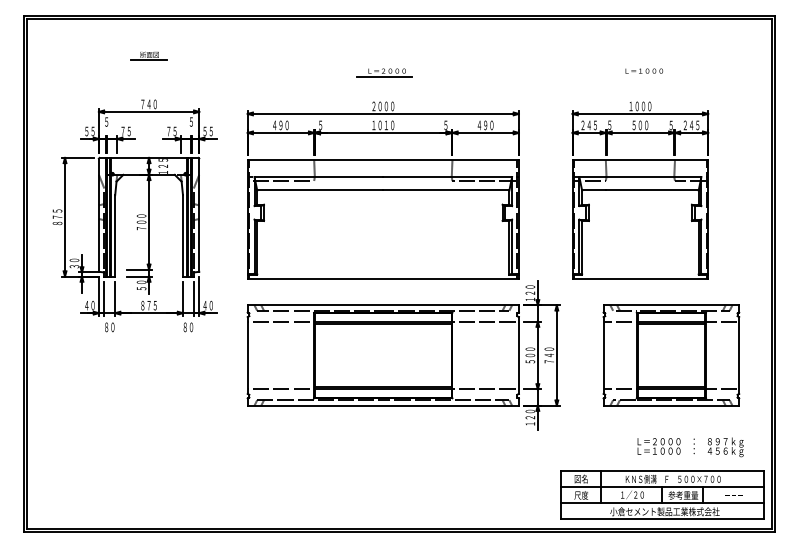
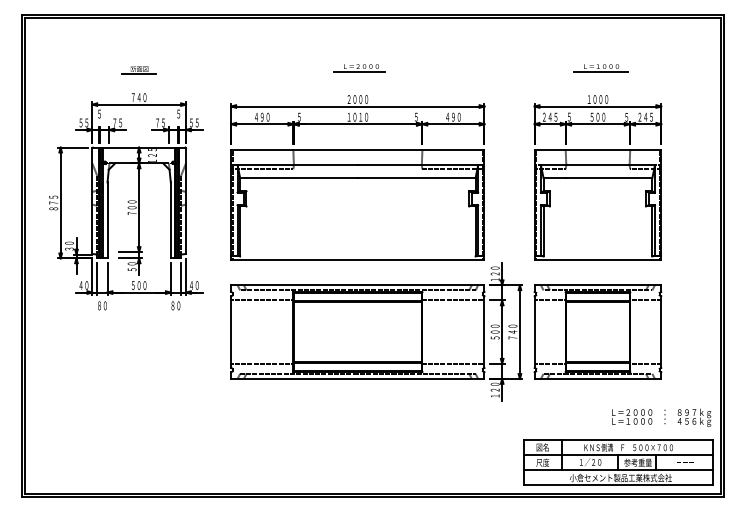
part: (148, 55) -> (138, 69), moved
line: (643, 76) -> (600, 71), added
text: (148, 305) -> (138, 285), ８７５ -> ５００
part: (671, 355) -> (598, 332), moved
text: (690, 447) -> (661, 418), moved

